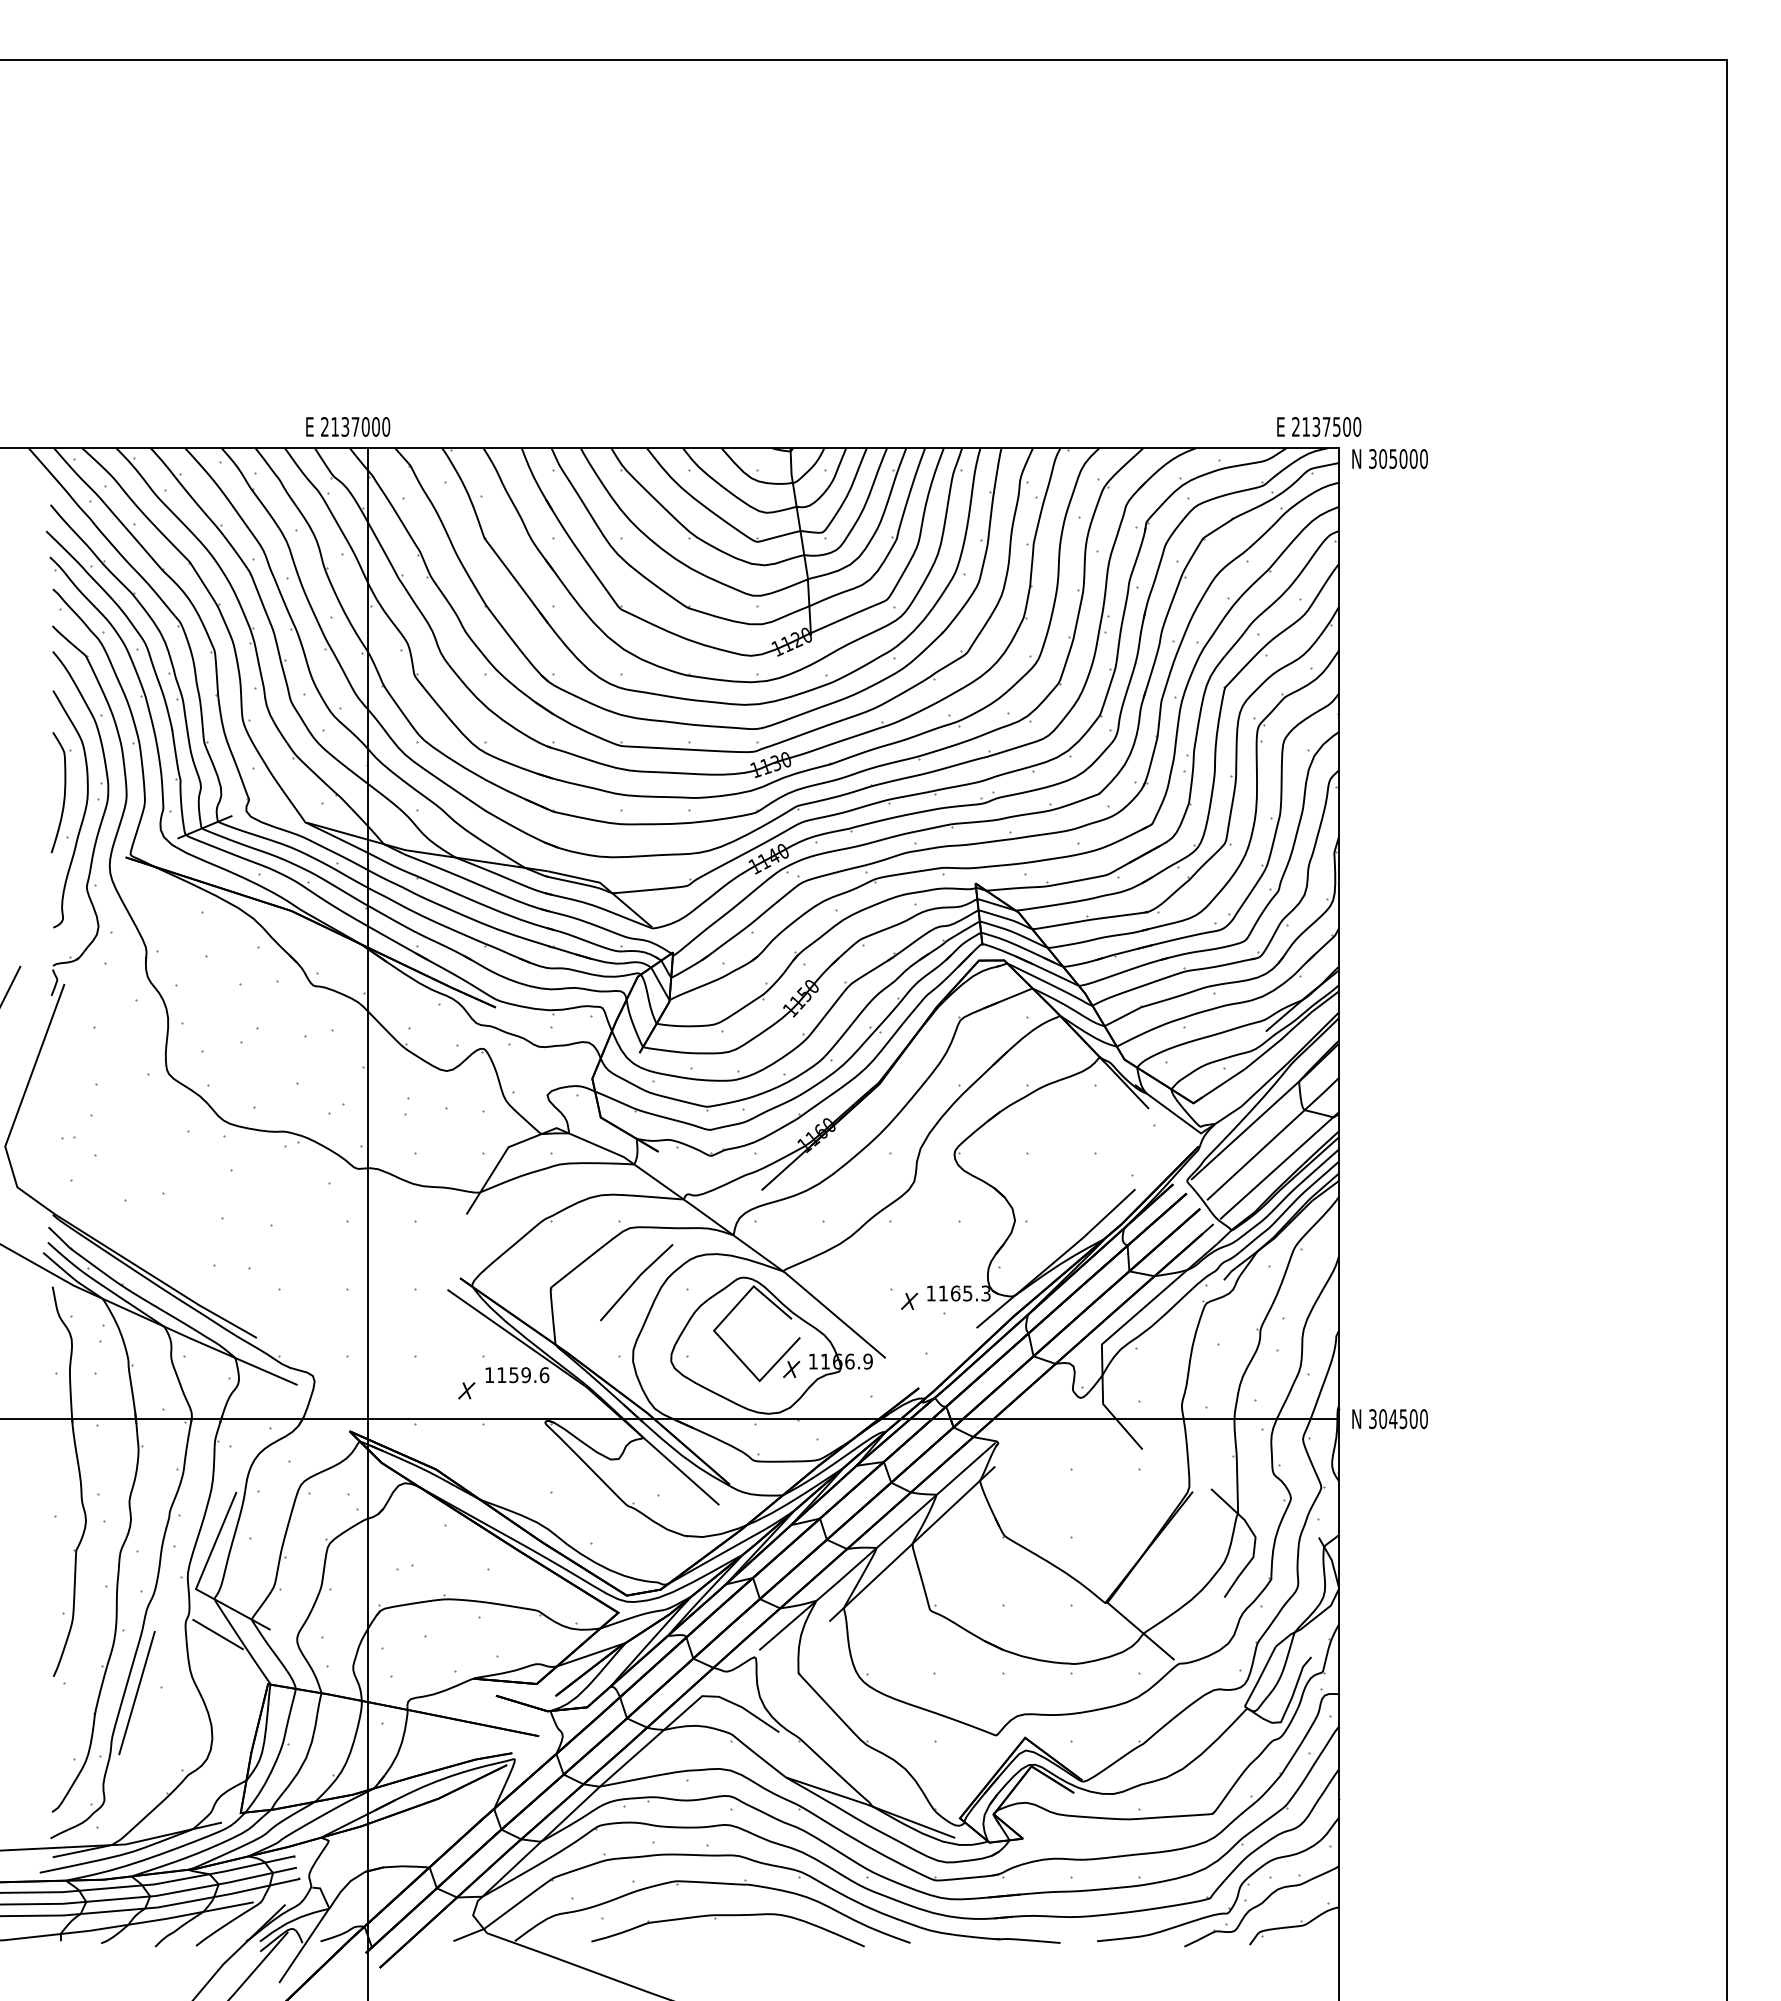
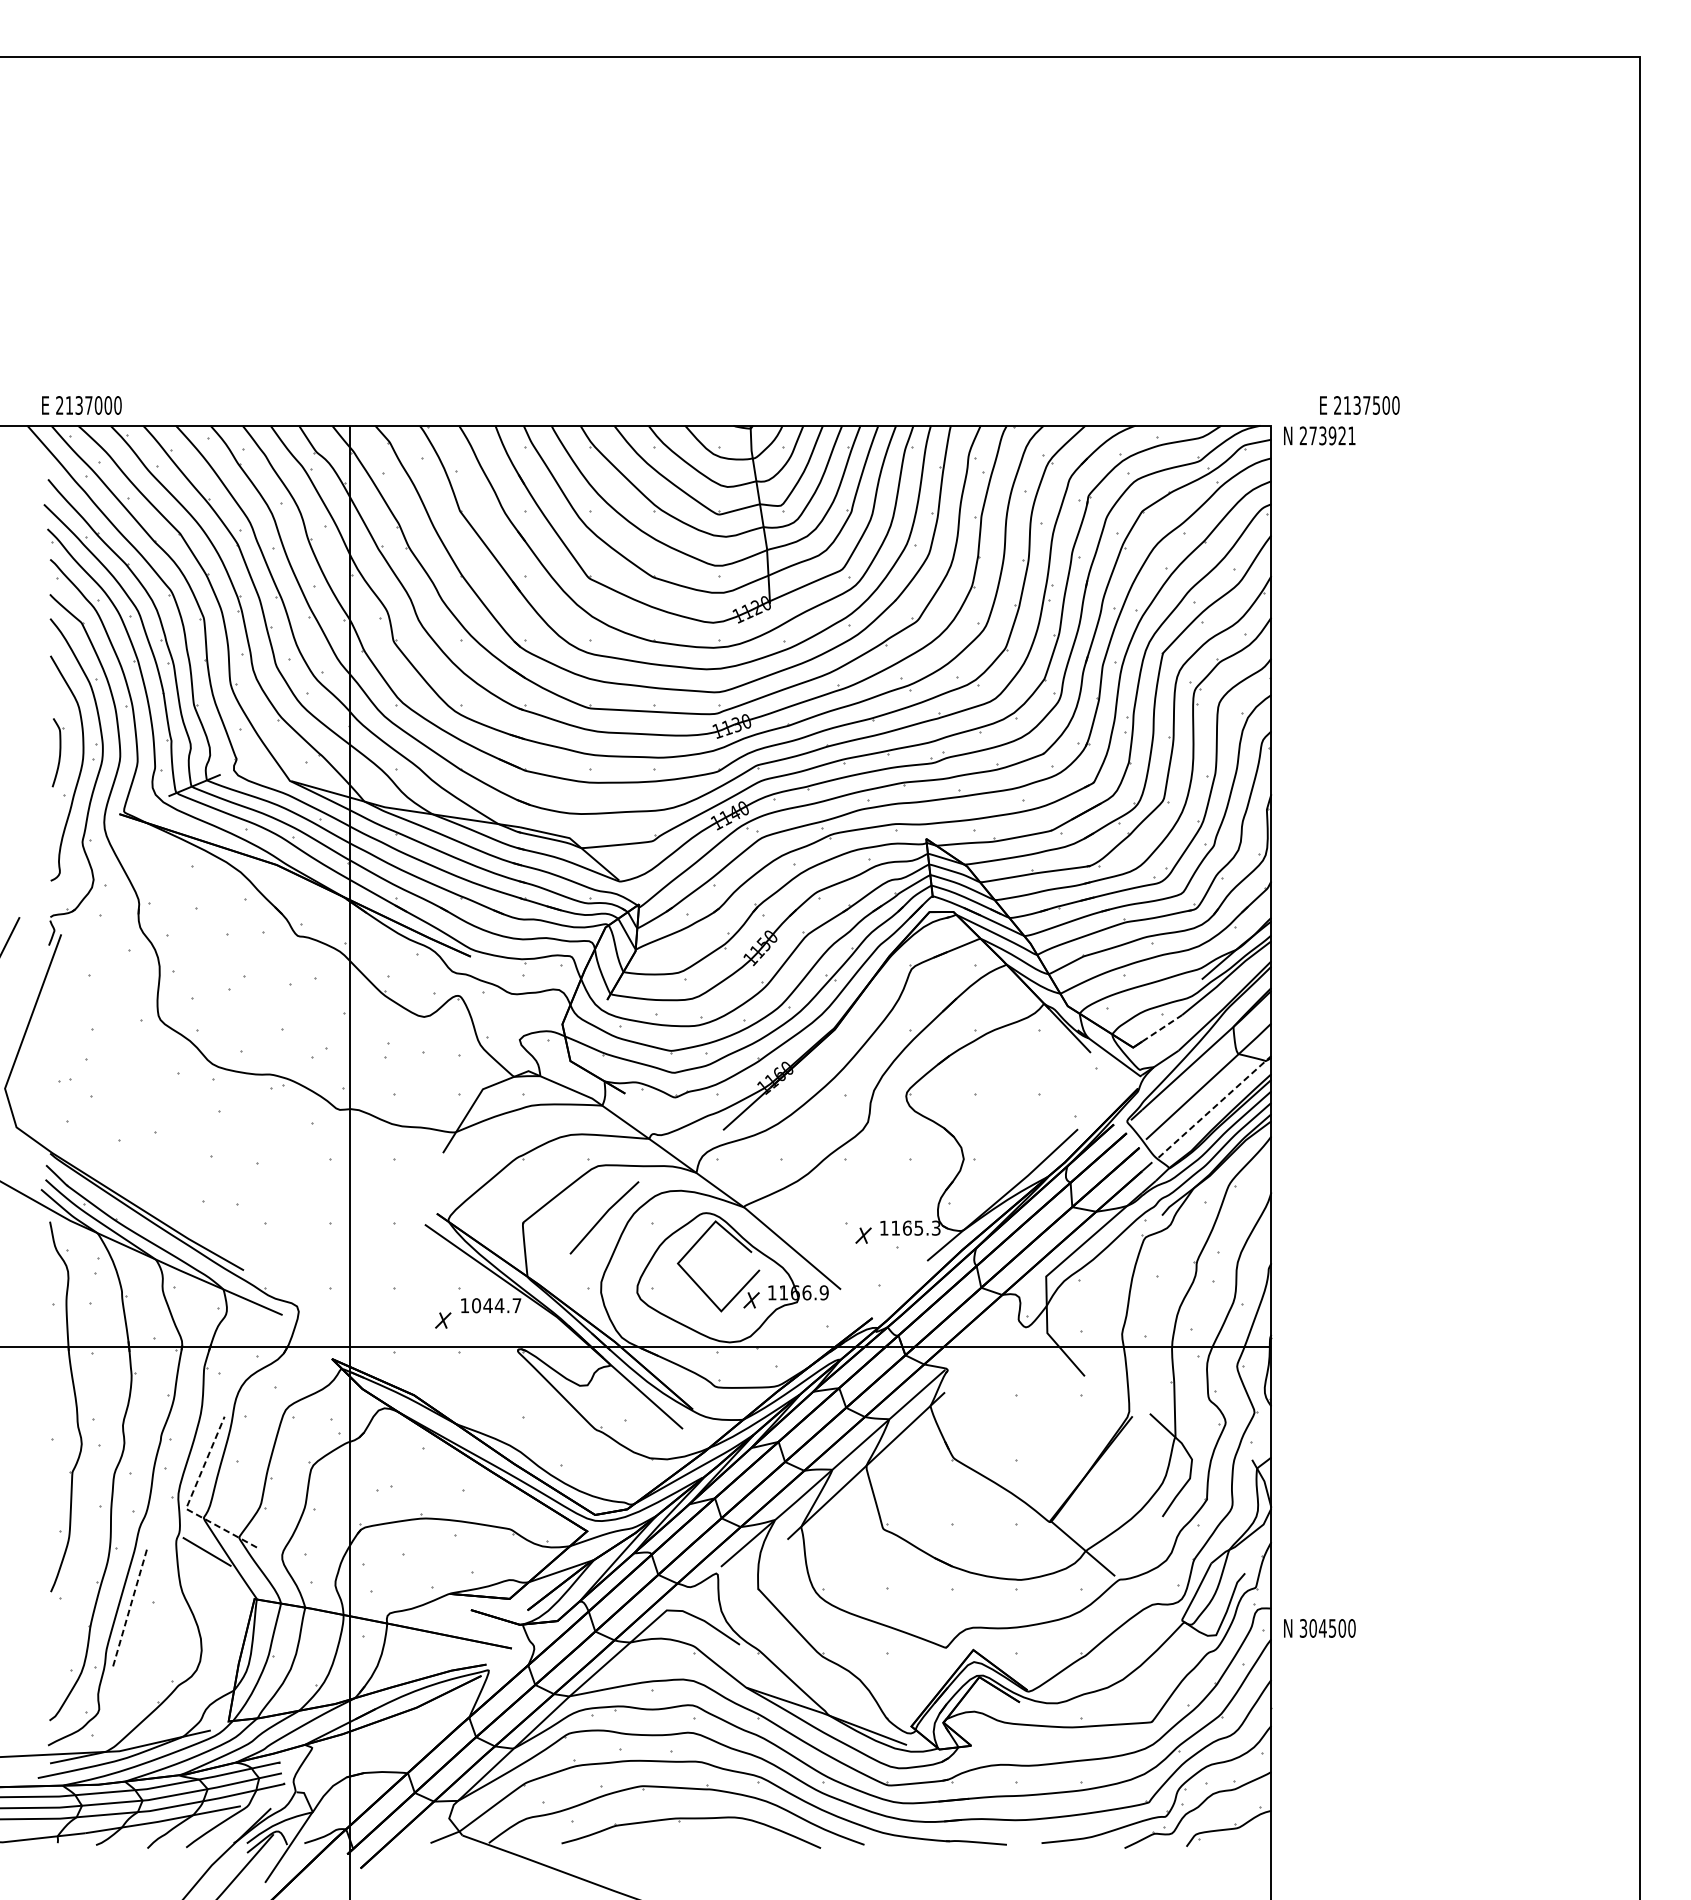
text: (348, 426) -> (82, 405), moved
text: (1319, 426) -> (1360, 405), moved
text: (1398, 458) -> (1327, 435), 305000 -> 273921
part: (60, 792) -> (57, 752), size x0.6
line: (1224, 1082) -> (1162, 1027), solid -> dashed
line: (1280, 1165) -> (1215, 1106), solid -> dashed
text: (523, 1375) -> (497, 1306), 1159.6 -> 1044.7
text: (1389, 1419) -> (1319, 1628), moved
line: (199, 1579) -> (189, 1499), solid -> dashed
line: (137, 1693) -> (130, 1607), solid -> dashed

